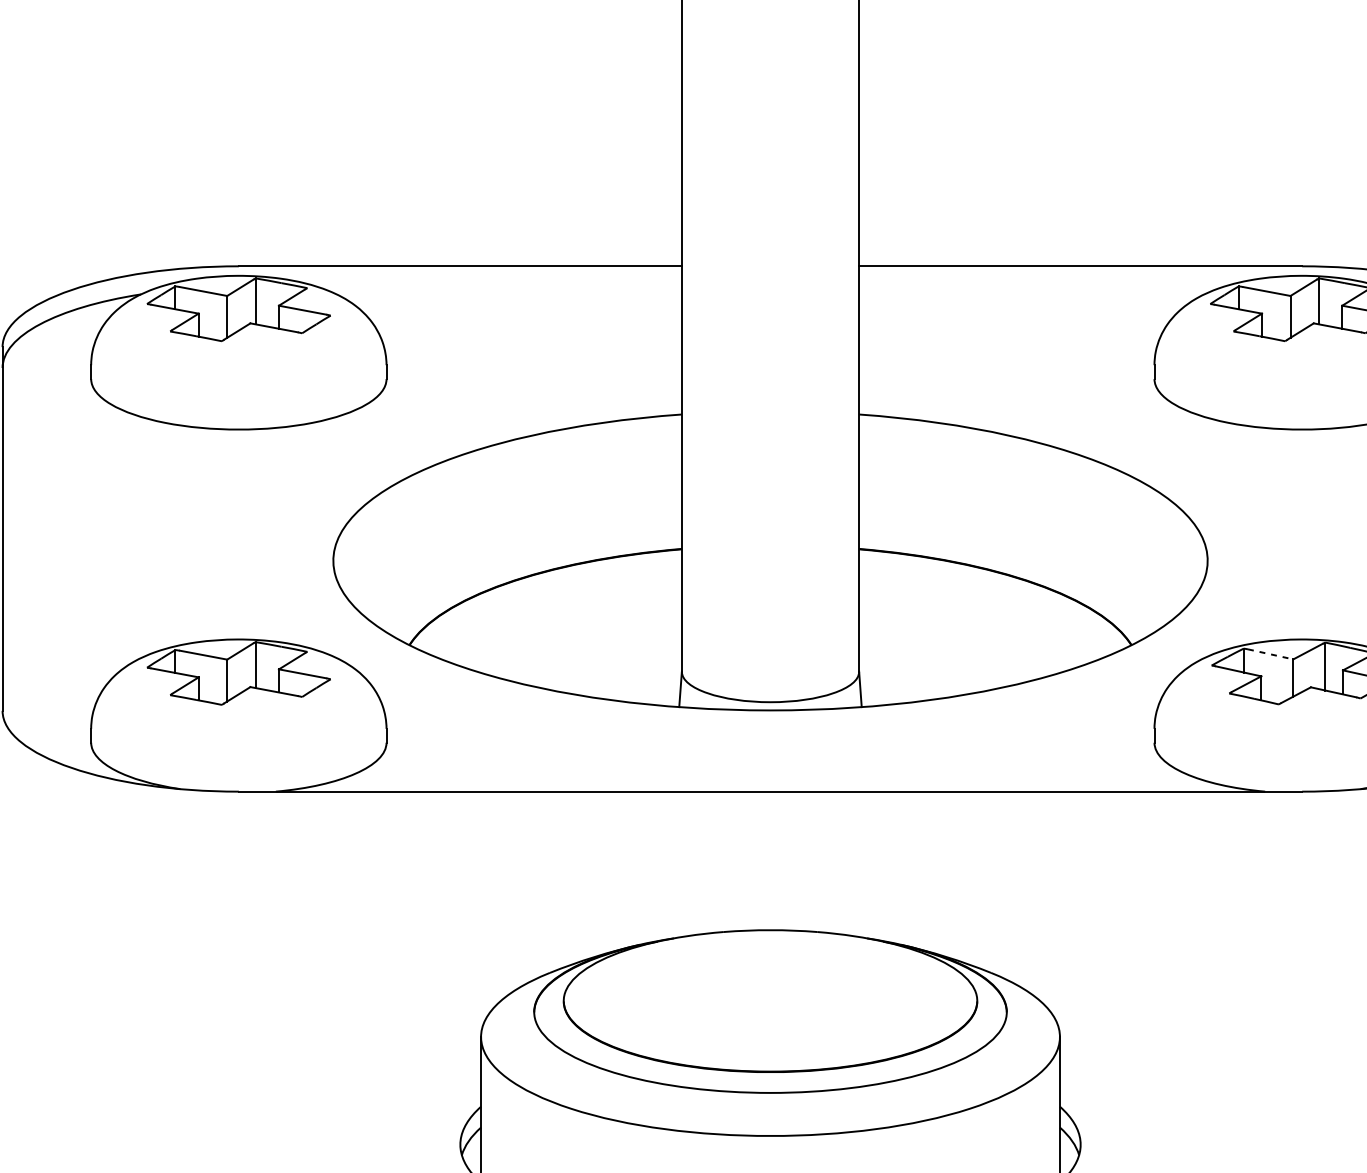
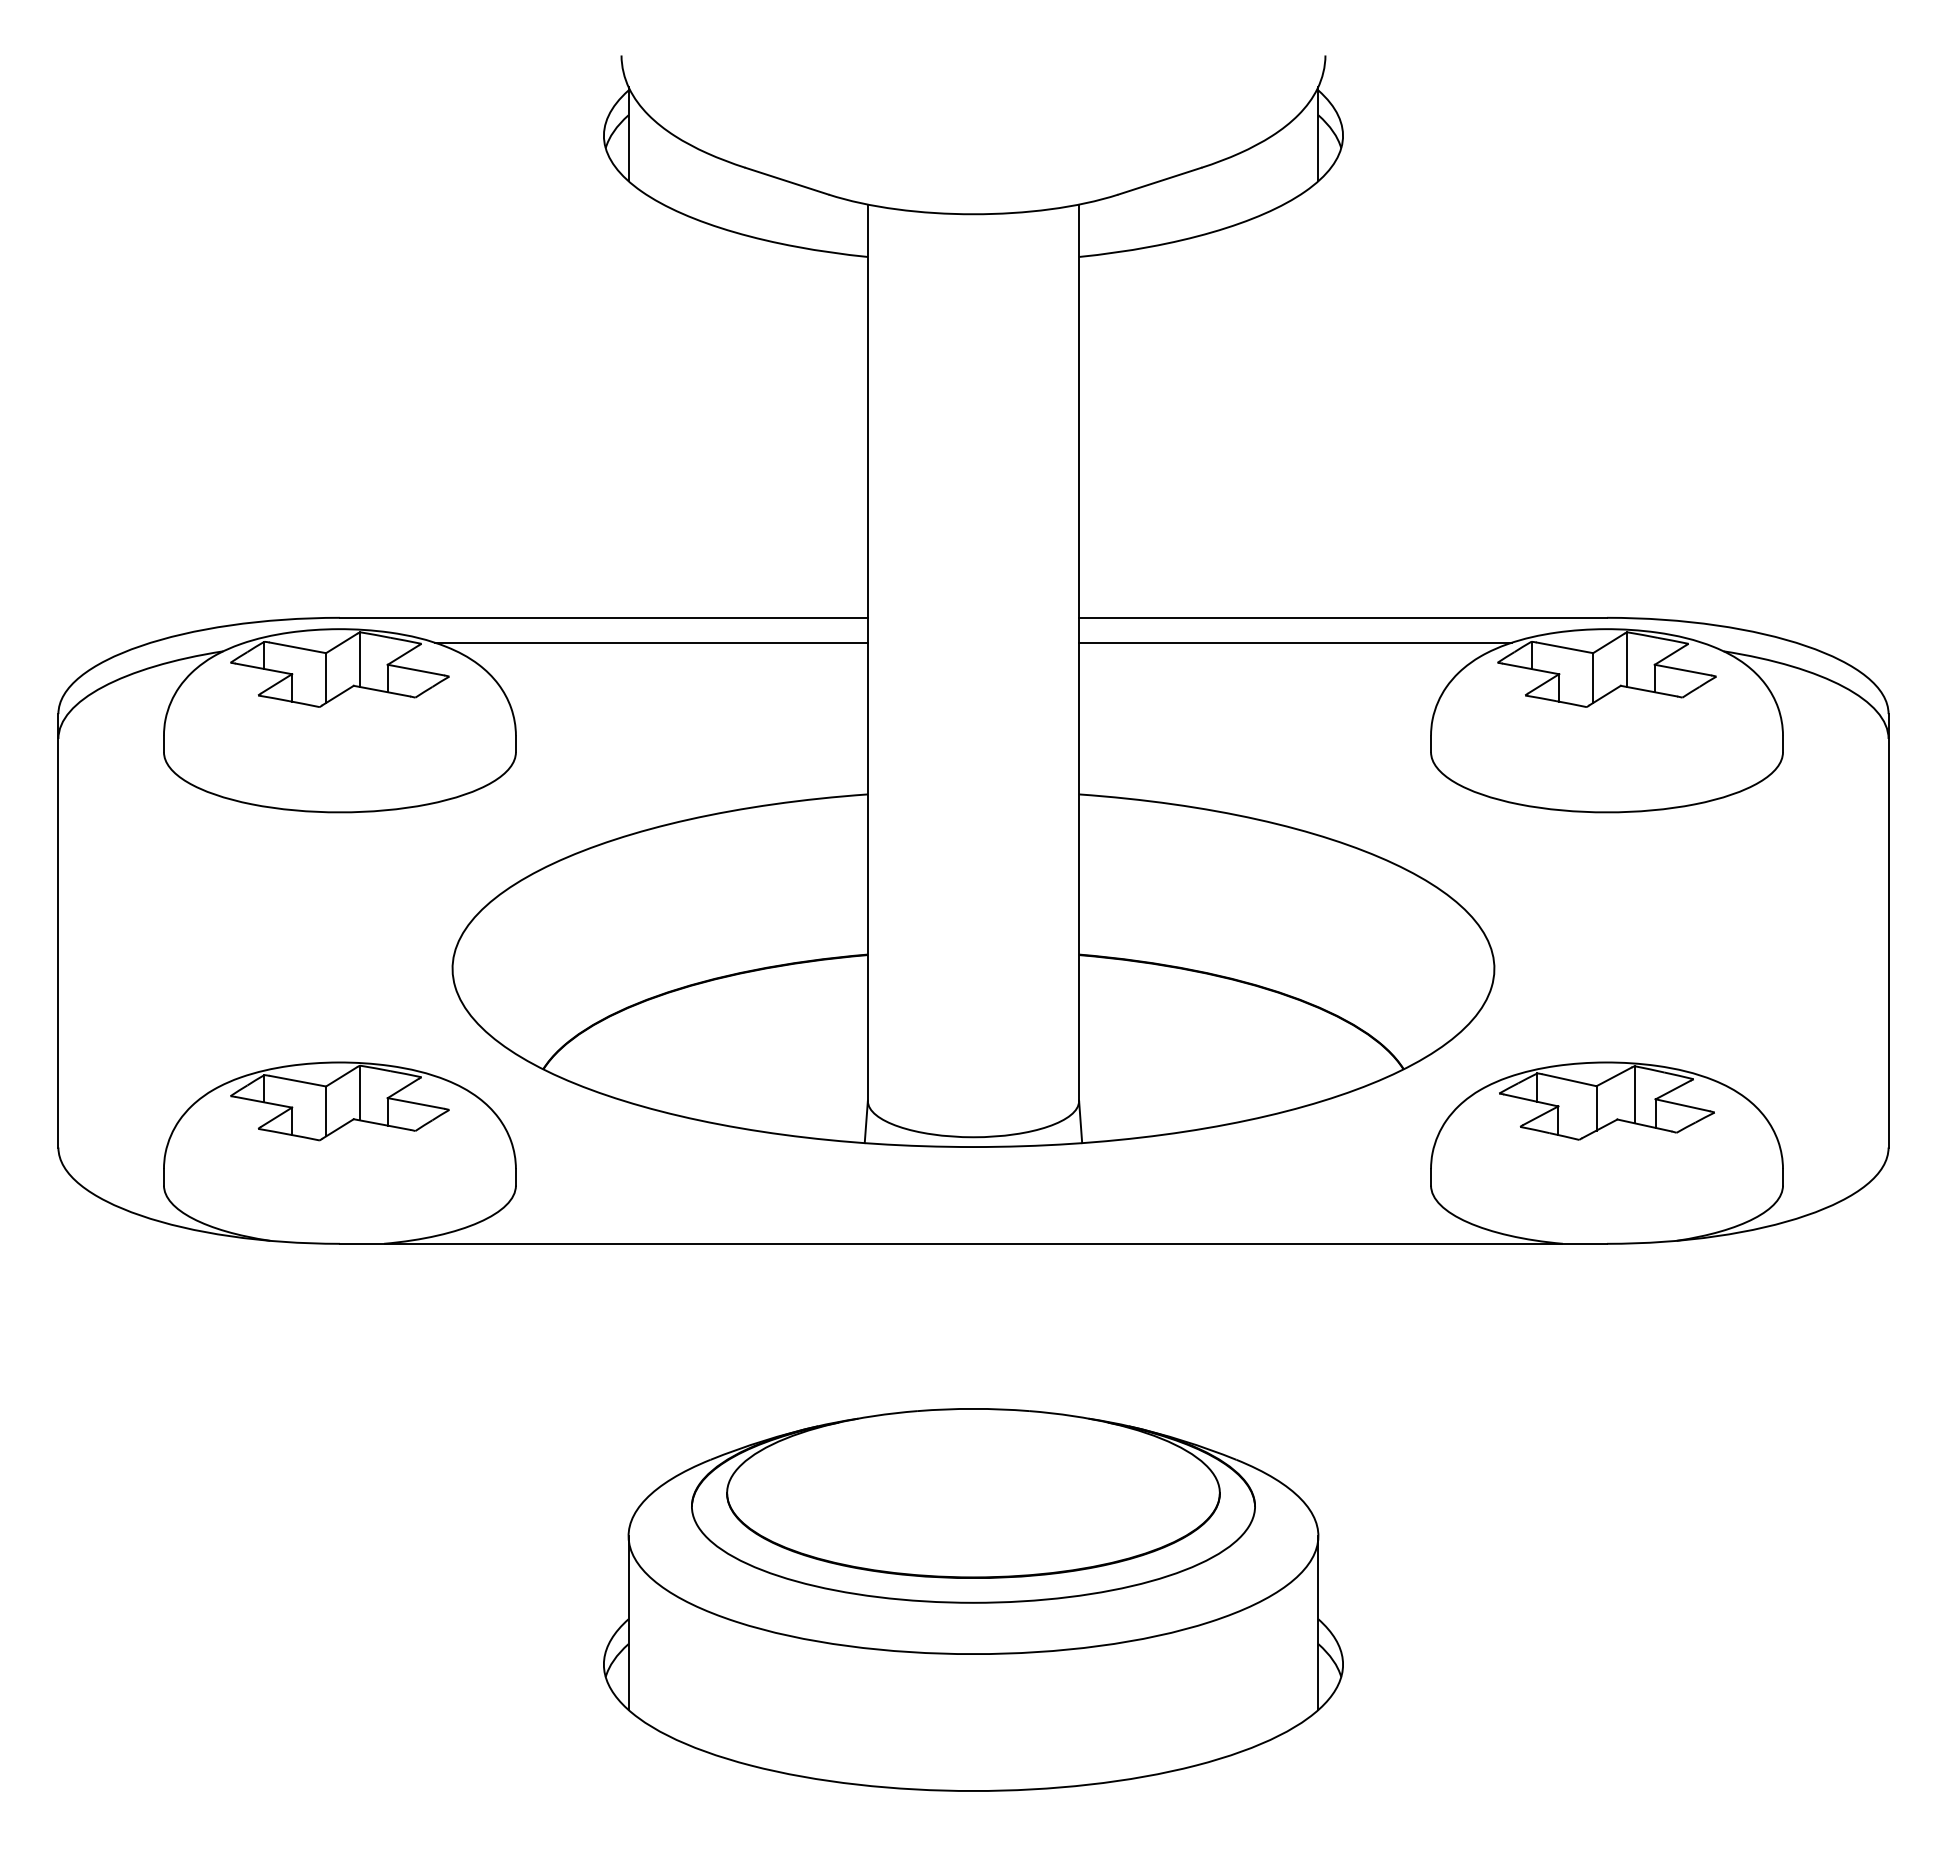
line: (499, 287) -> (650, 642), added
line: (1040, 287) -> (1295, 642), added
line: (1270, 654) -> (1569, 1080), dashed -> solid

